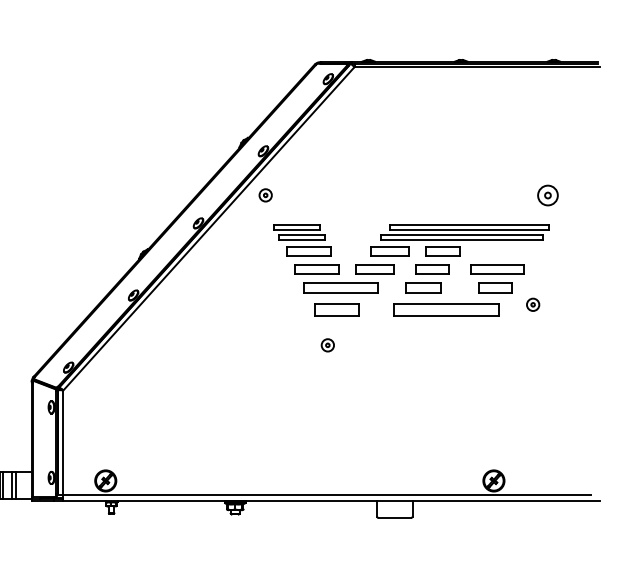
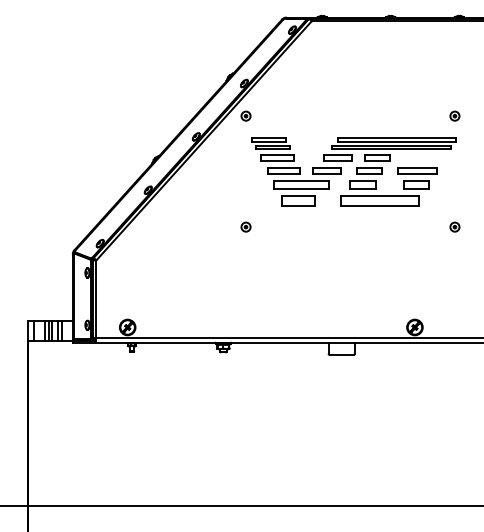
part: (547, 194) -> (454, 115), size x0.62
part: (532, 303) -> (454, 226), moved
part: (327, 344) -> (245, 226), moved

